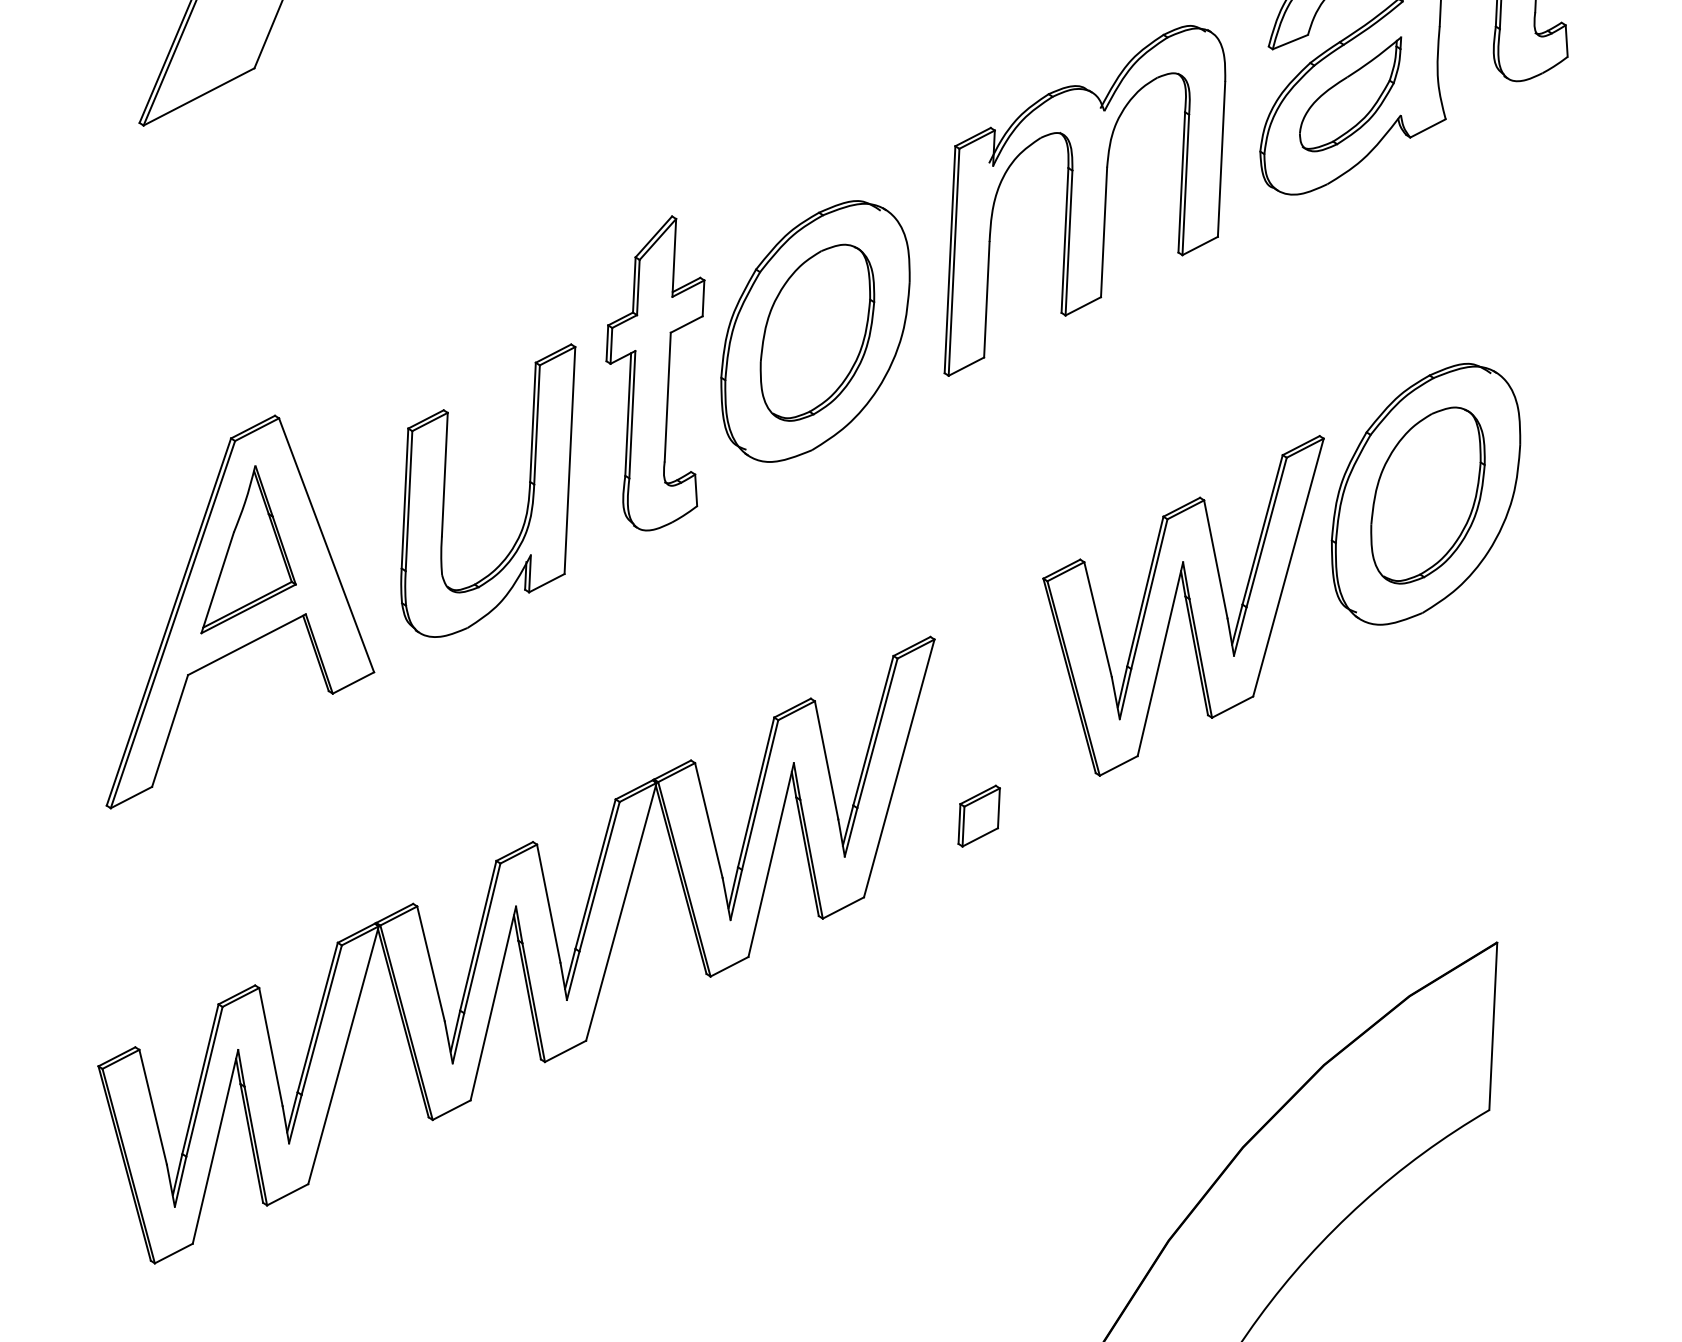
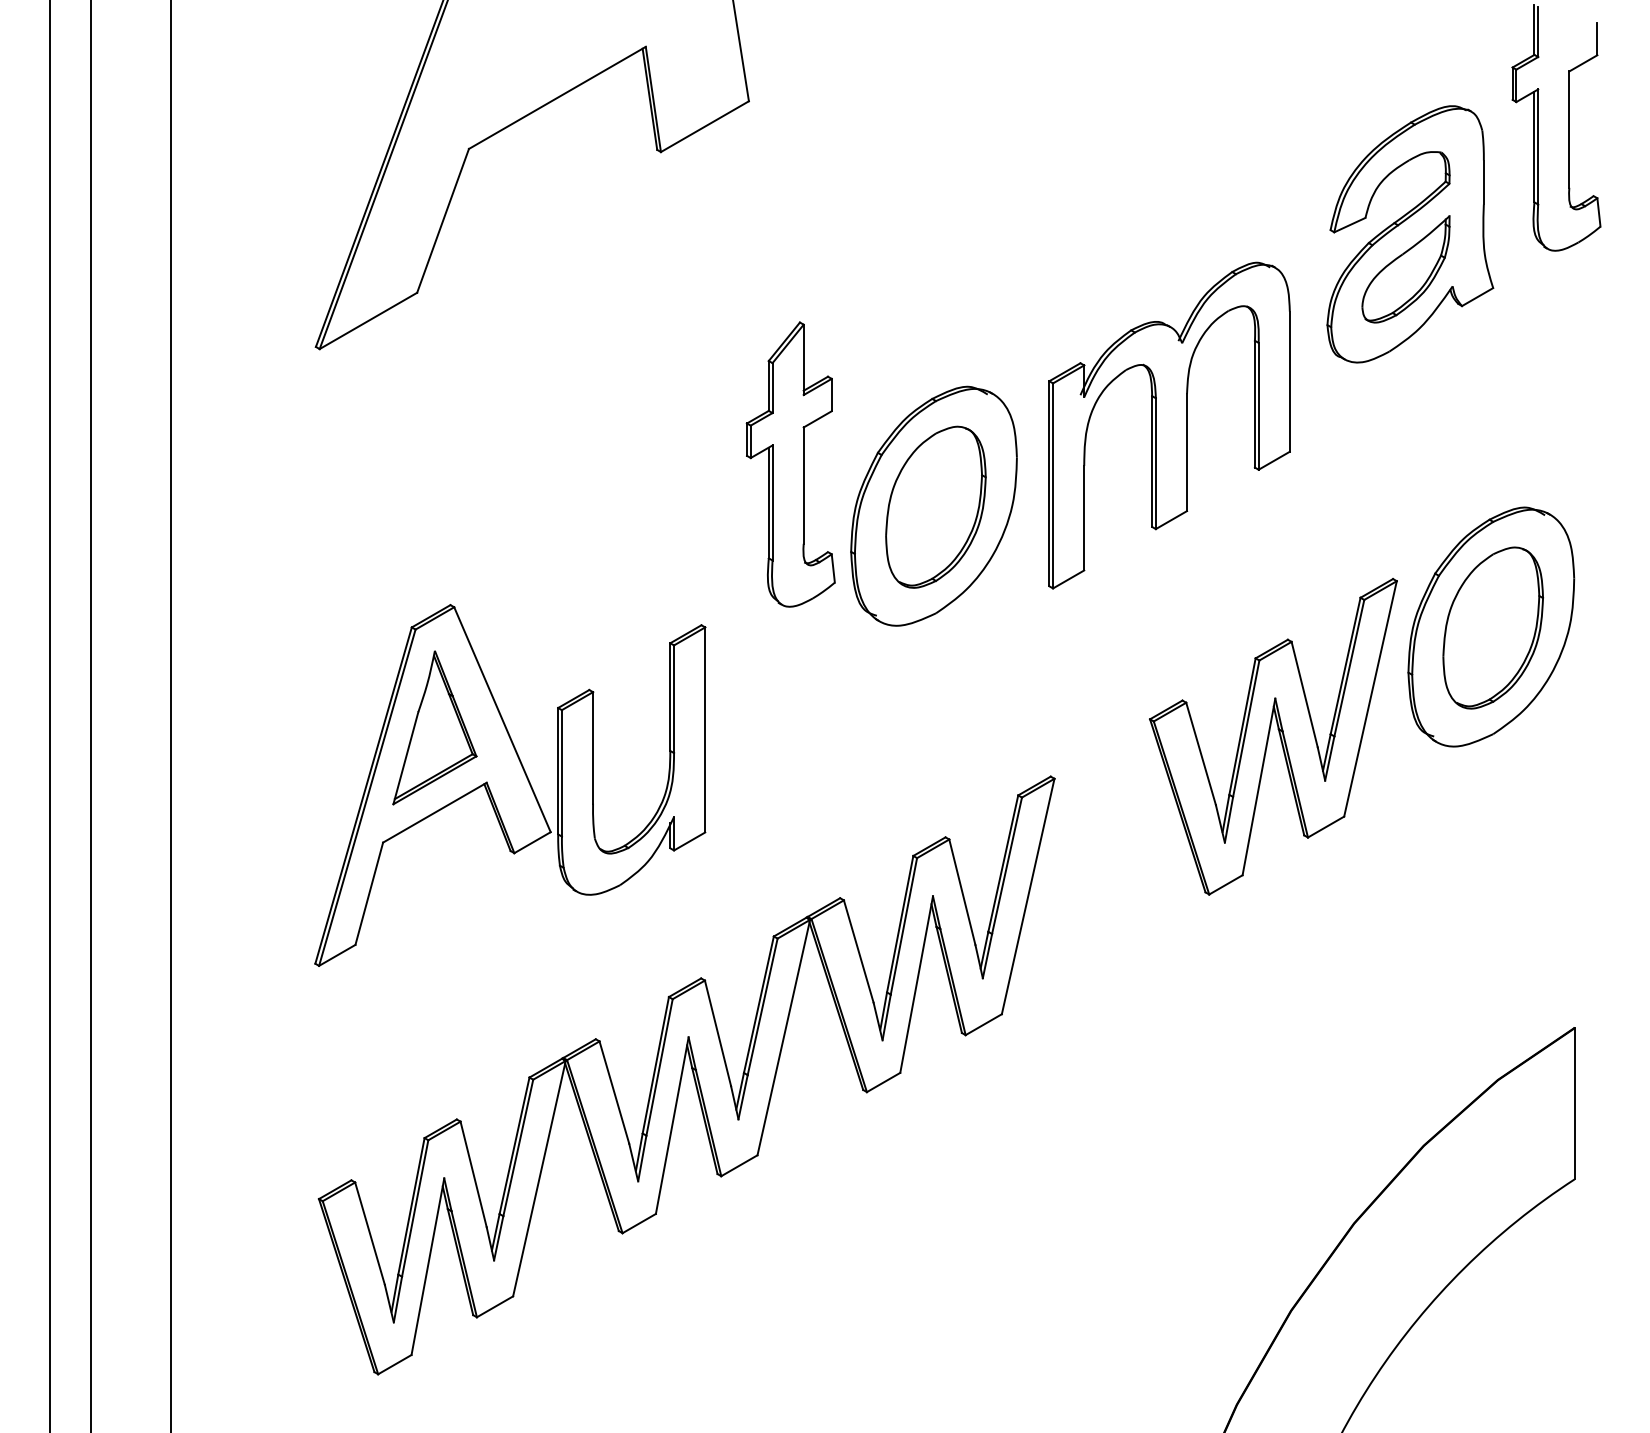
part: (1086, 201) -> (1169, 425), moved
part: (654, 373) -> (790, 464), moved
part: (444, 487) -> (593, 759), moved
part: (978, 816) -> (1101, 936), removed

